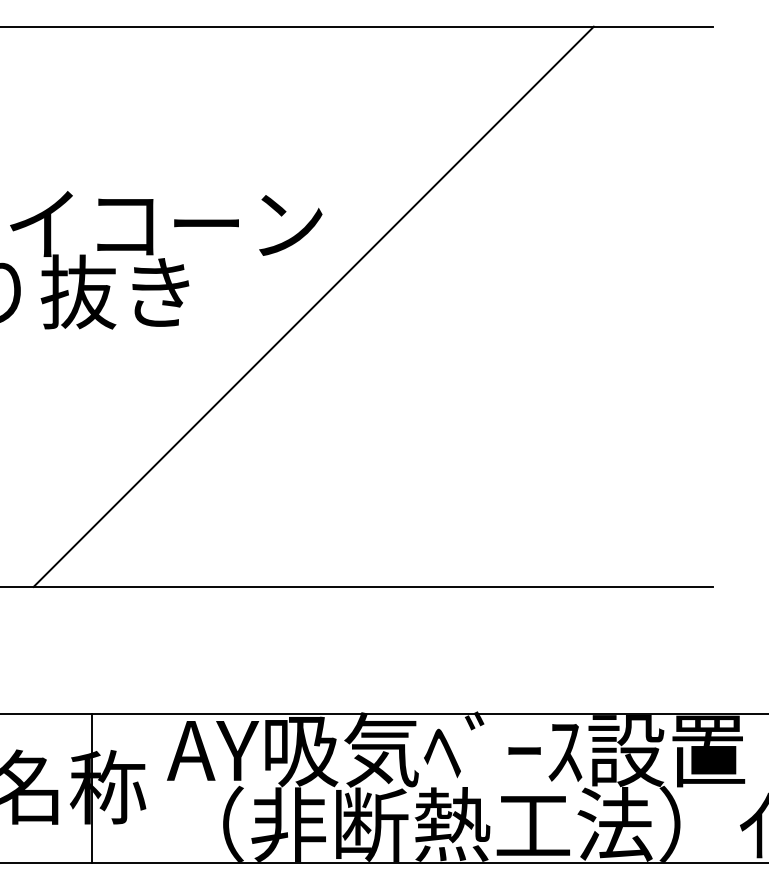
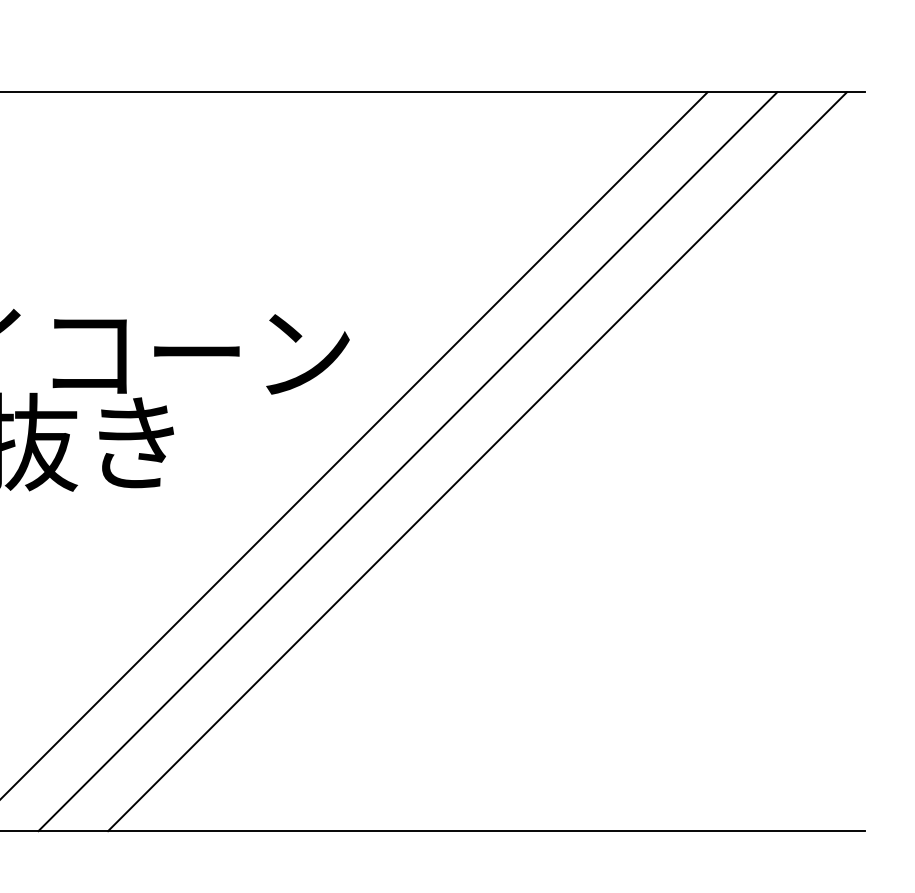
line: (366, 306) -> (407, 461), added
line: (419, 306) -> (477, 461), added

